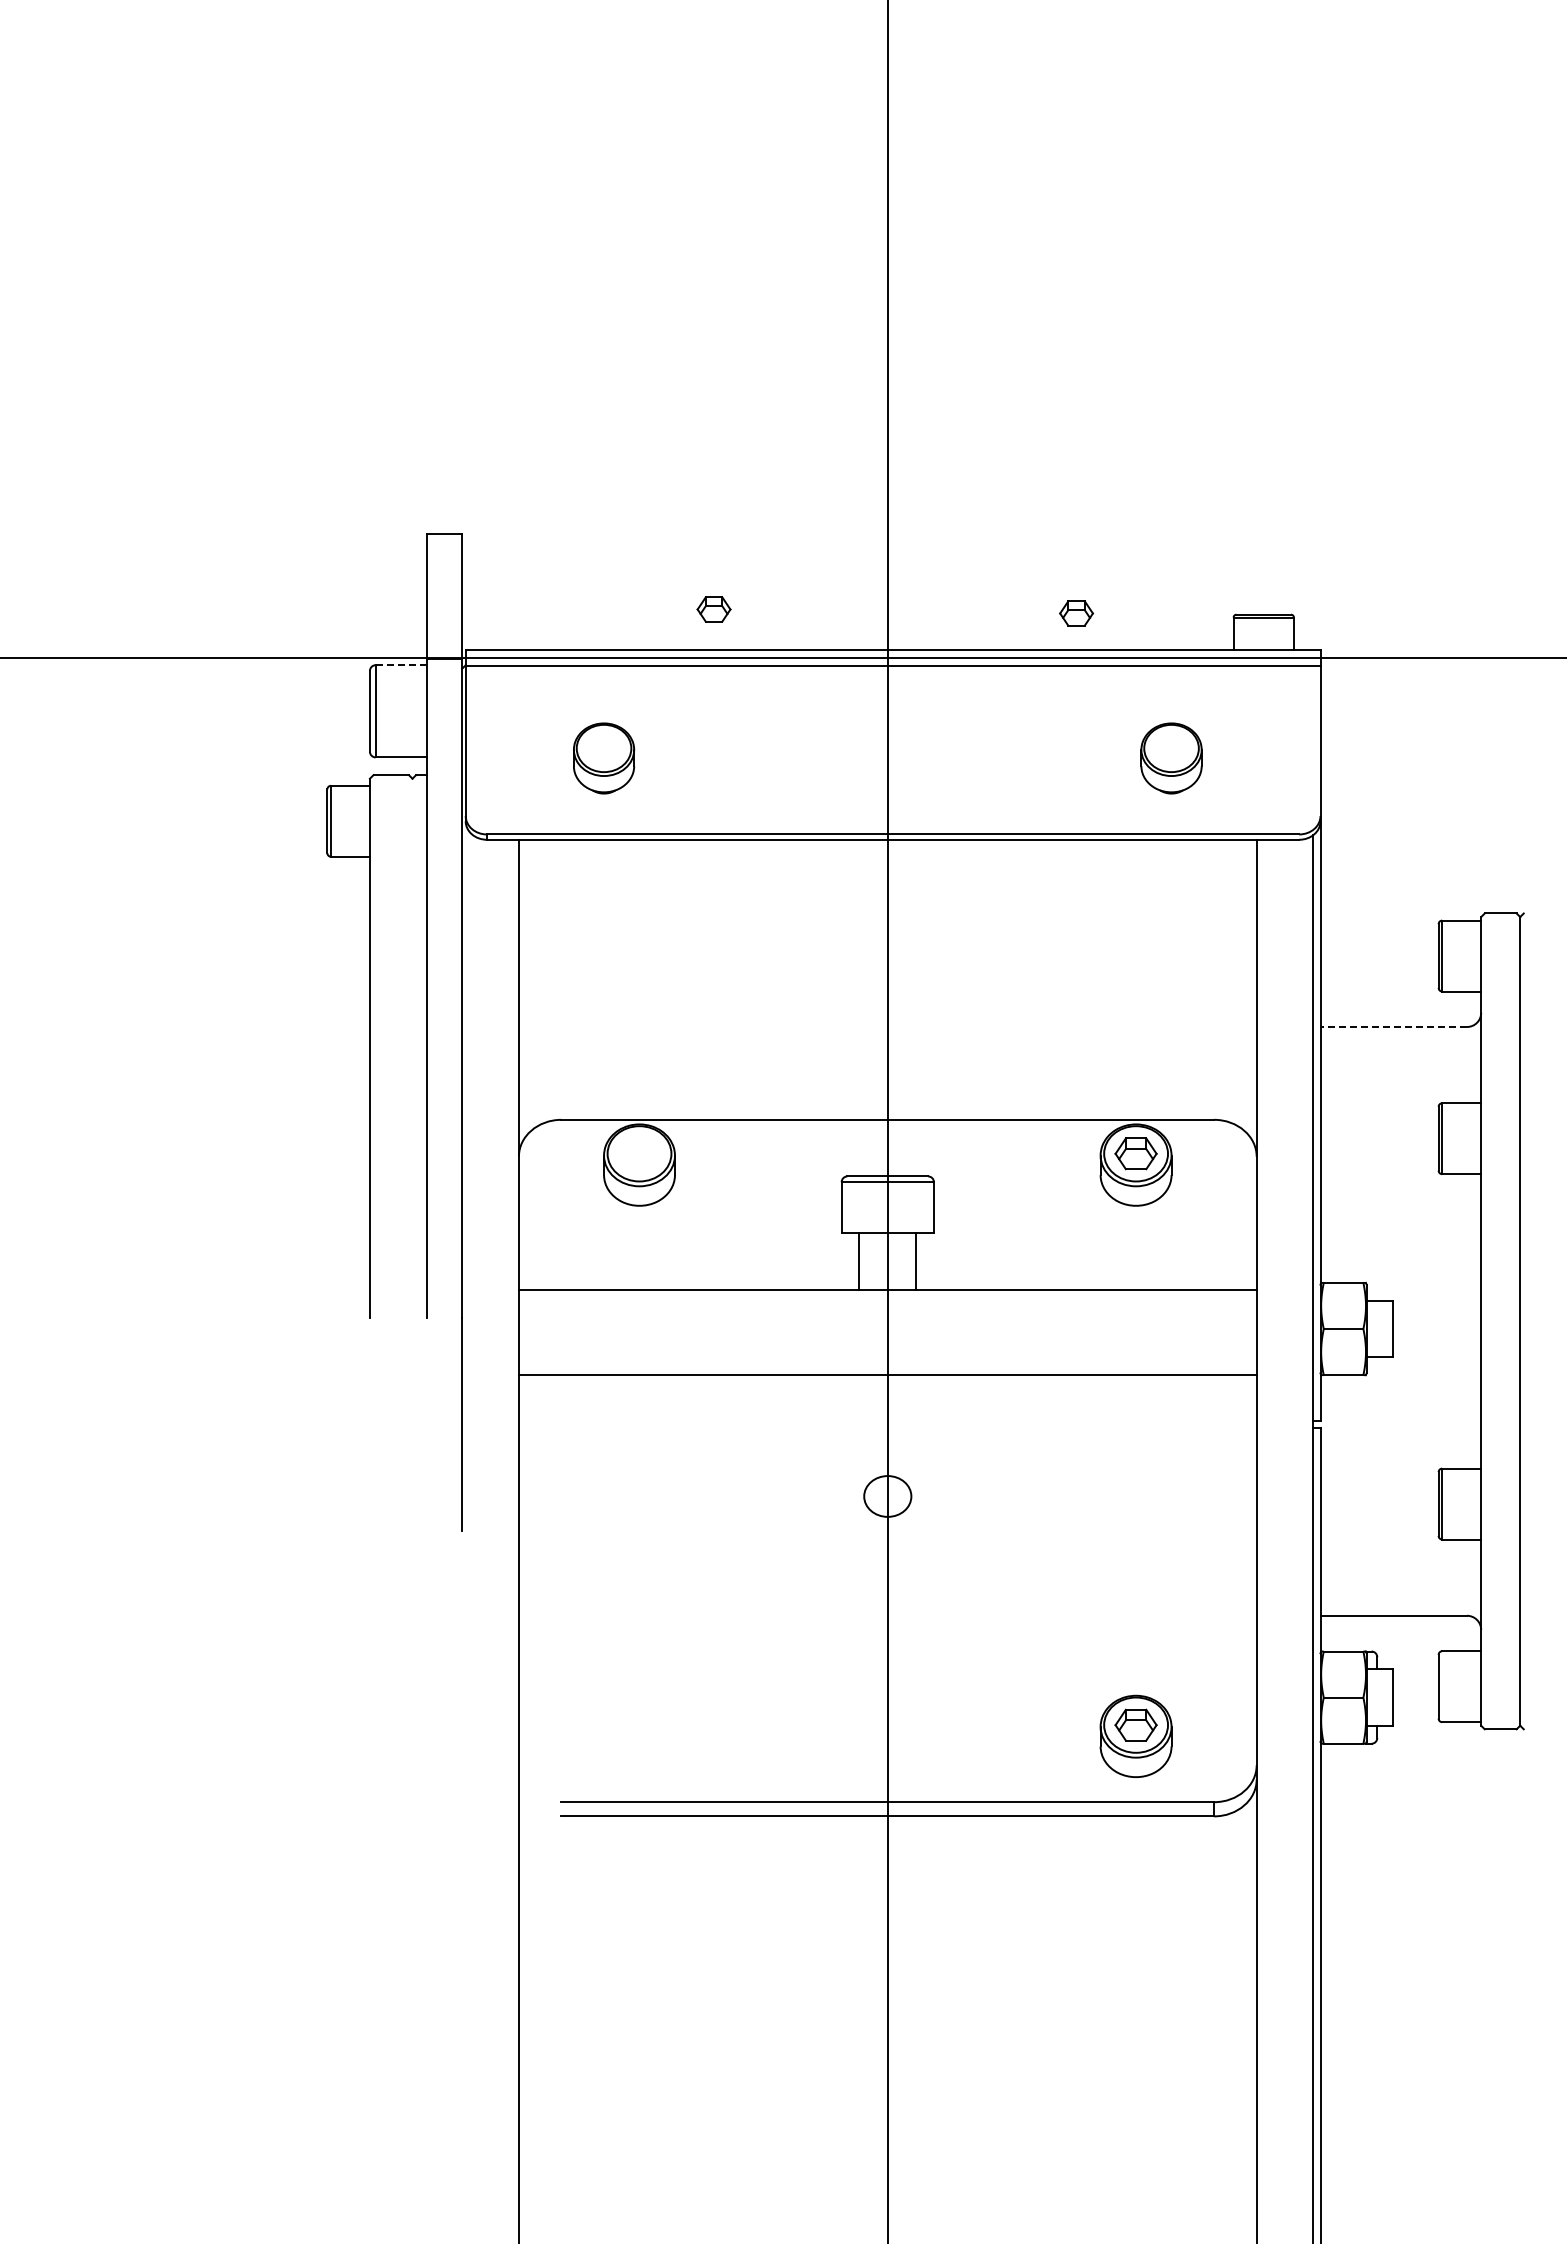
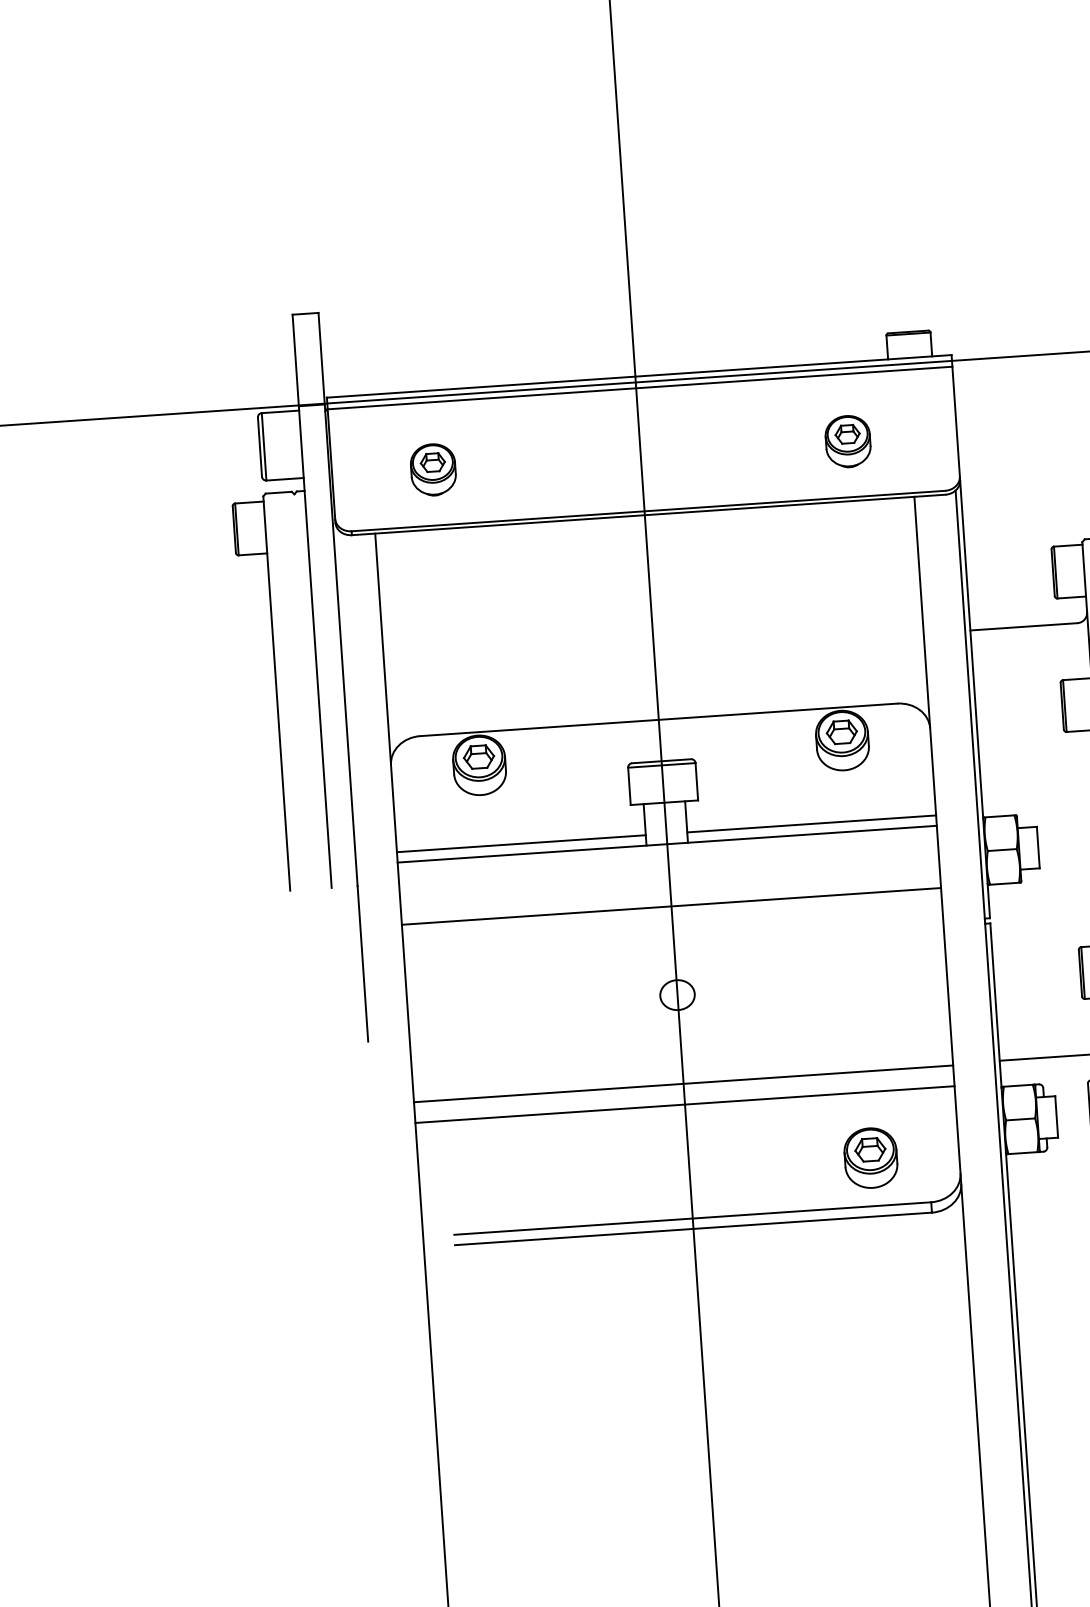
part: (713, 609) -> (432, 462), moved
part: (1076, 613) -> (847, 434), moved
line: (401, 665) -> (280, 412), dashed -> solid
line: (1393, 1027) -> (1023, 627), dashed -> solid
part: (639, 1153) -> (478, 756), added
line: (688, 1275) -> (520, 843), added
line: (1086, 1275) -> (811, 823), added
line: (887, 1617) -> (683, 1083), added
line: (887, 1646) -> (684, 1104), added

